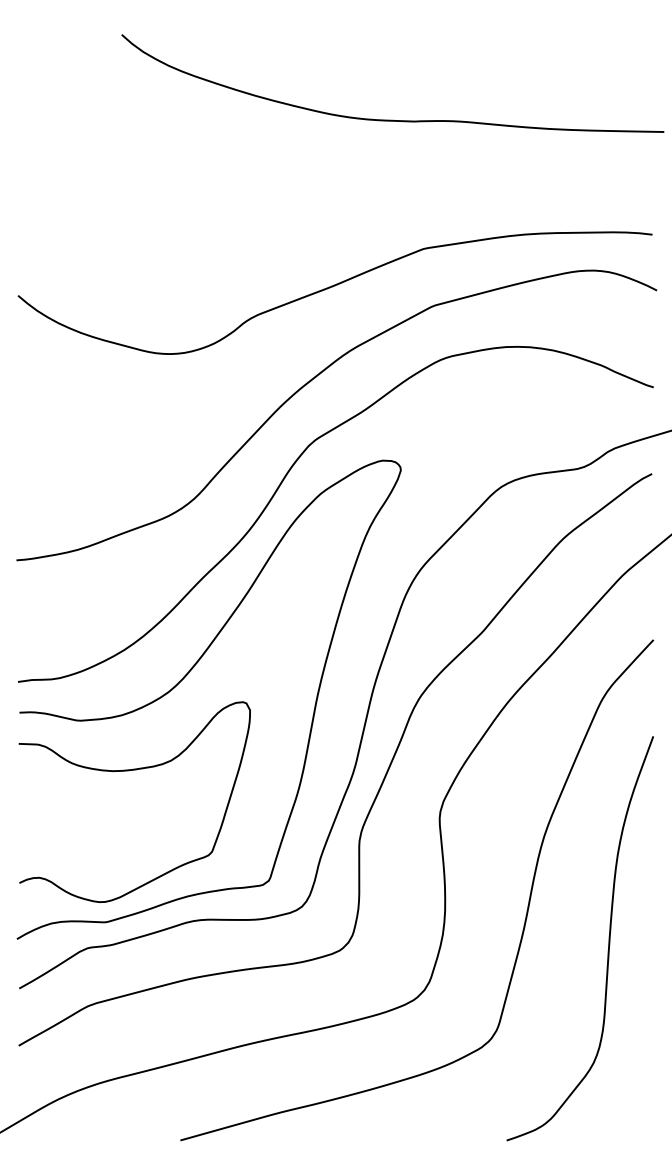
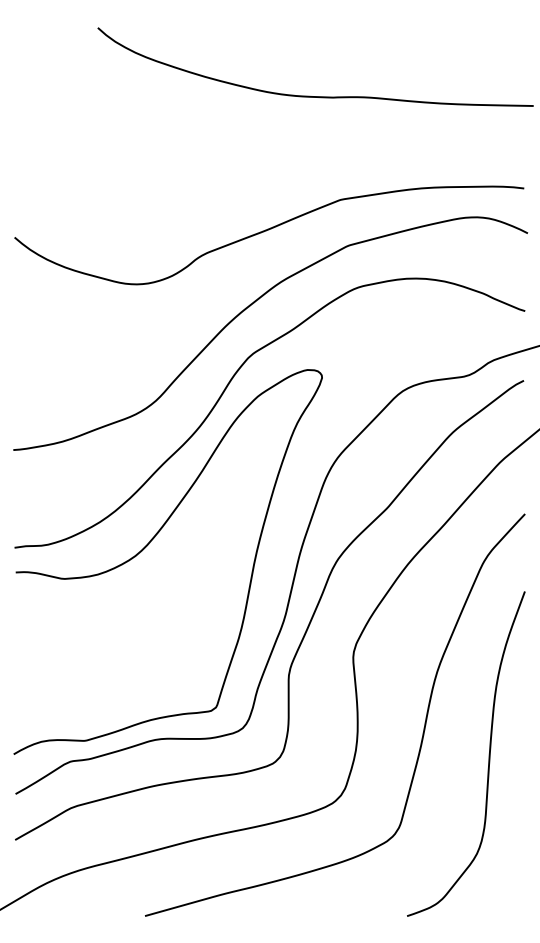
curve: (129, 771) -> (104, 619), removed

